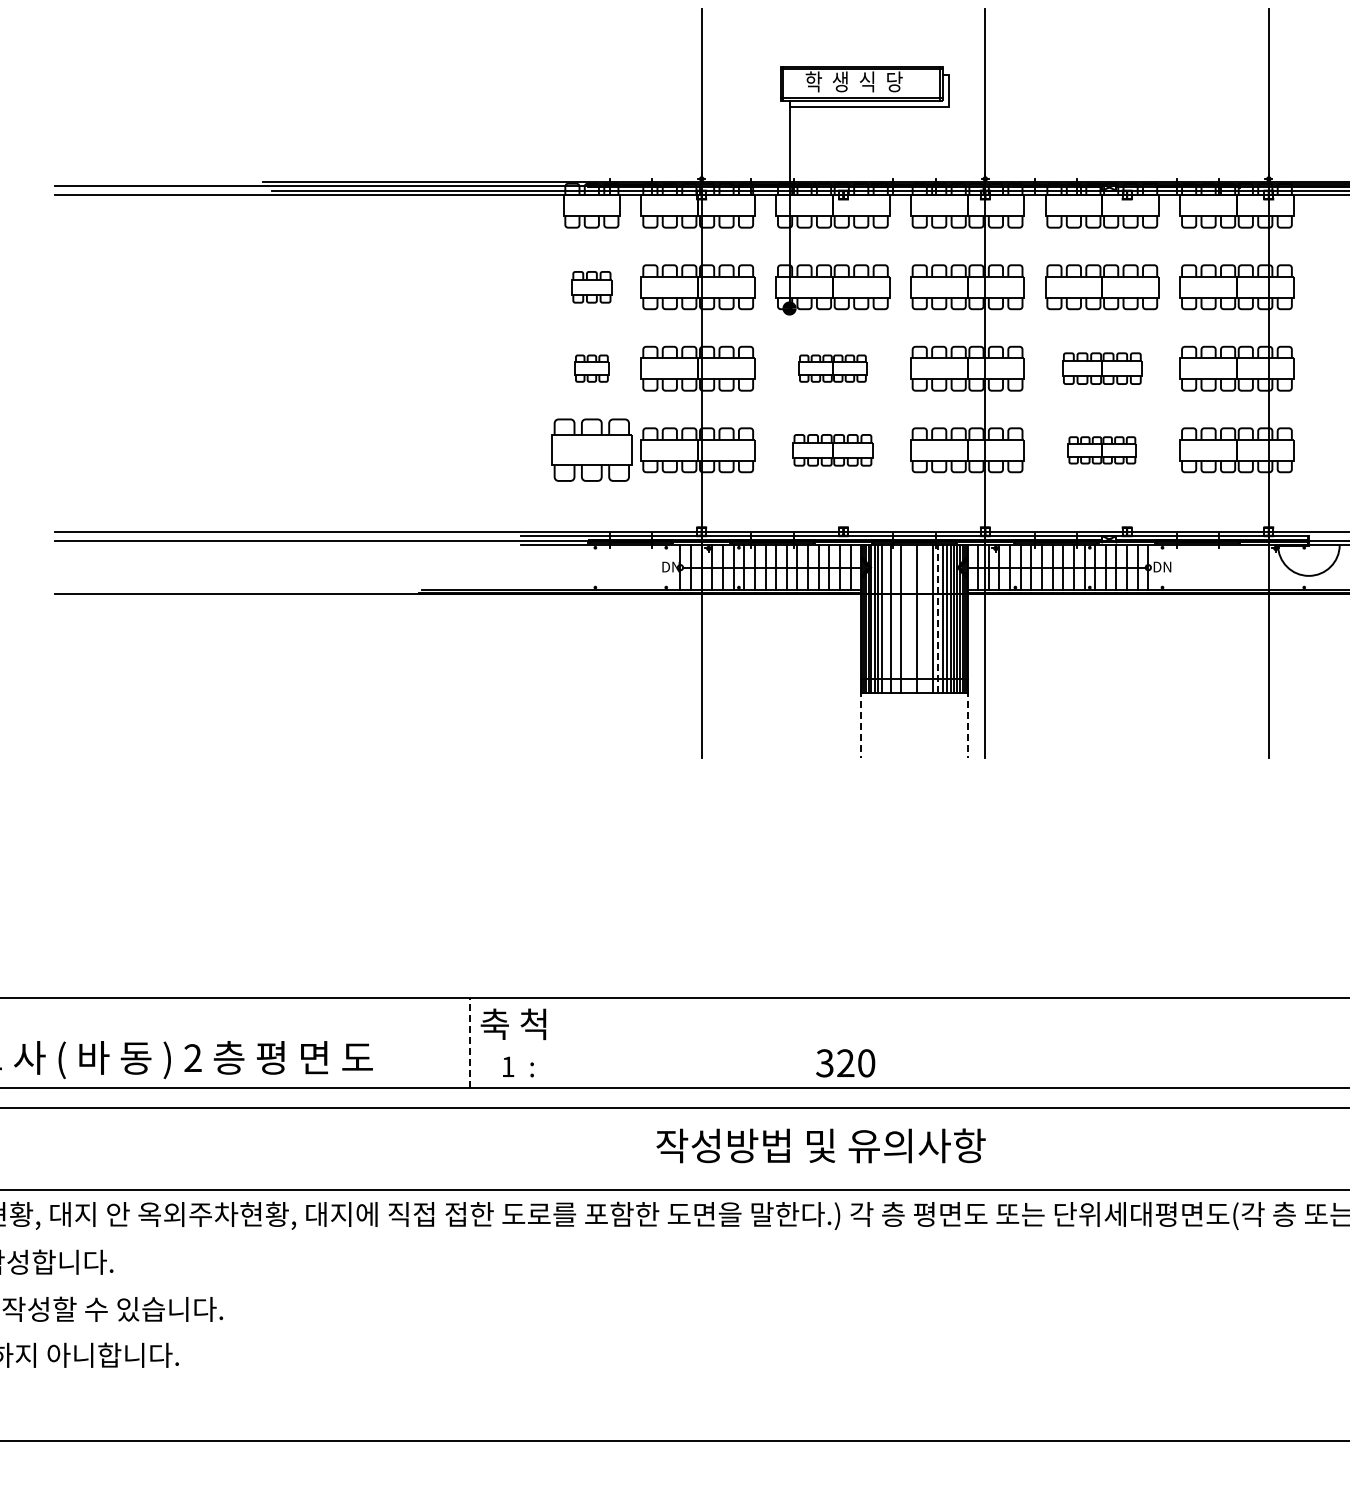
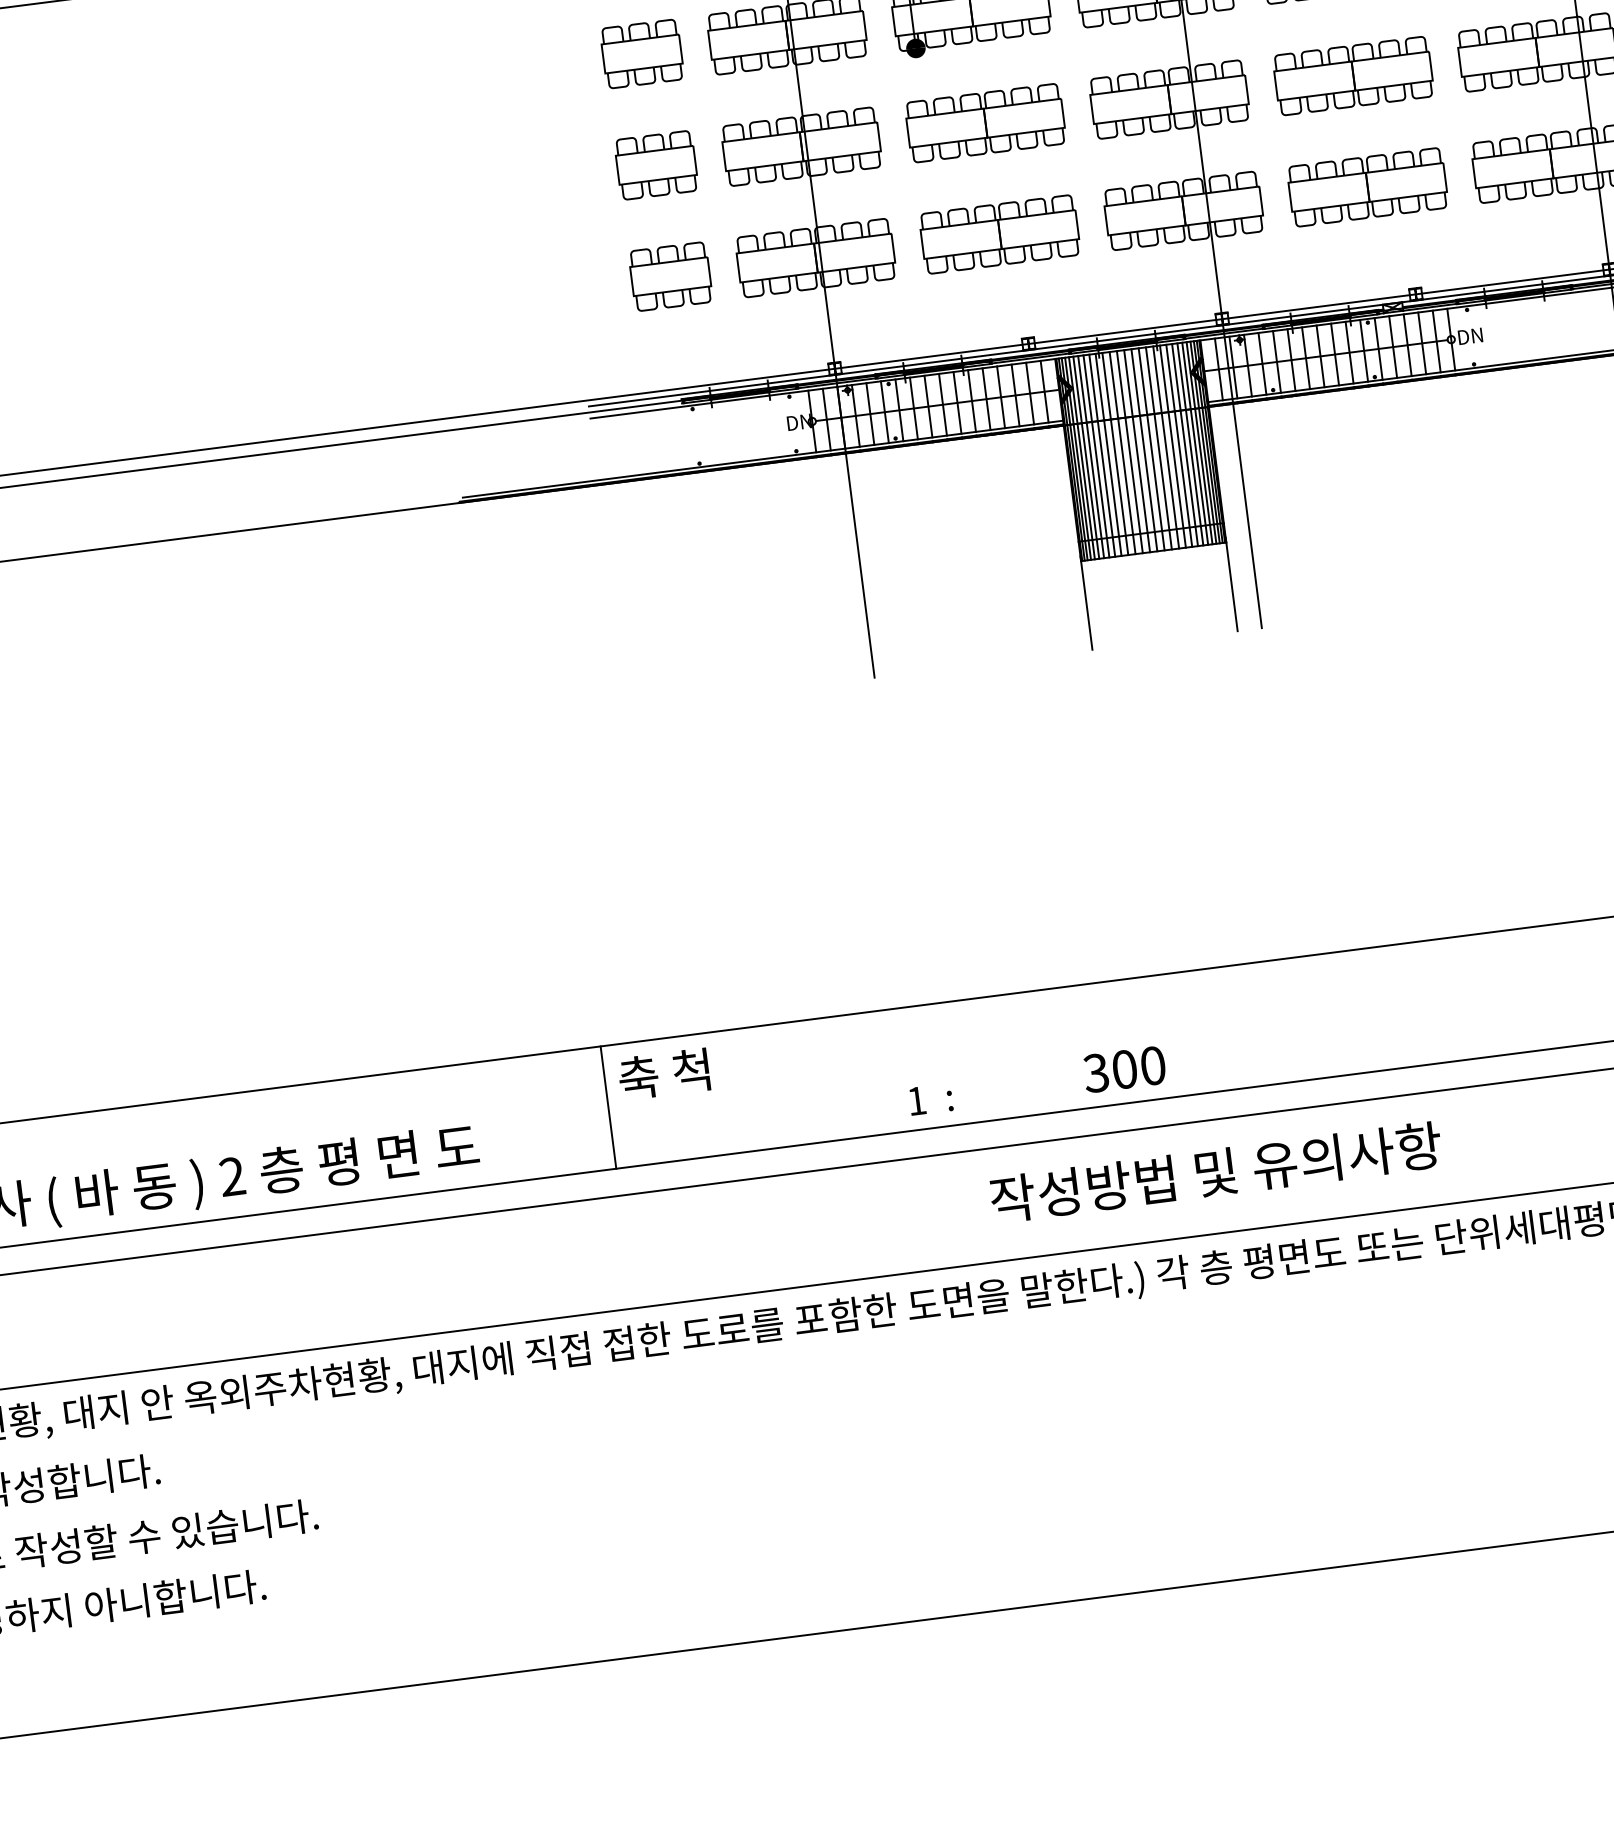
part: (591, 287) -> (641, 54), size x1.43
part: (591, 368) -> (655, 165), size x1.67
part: (832, 368) -> (985, 122), size x1.67
part: (1102, 368) -> (1353, 75), size x1.43
part: (591, 450) -> (670, 277), size x0.71
part: (832, 450) -> (999, 234), size x1.43
part: (1102, 450) -> (1368, 187), size x1.67
line: (886, 619) -> (1102, 456), added
line: (895, 619) -> (1115, 454), added
line: (906, 619) -> (1130, 452), added
line: (911, 619) -> (1136, 451), added
line: (922, 619) -> (1151, 449), added
line: (927, 619) -> (1158, 449), added
line: (937, 619) -> (1172, 447), dashed -> solid
line: (861, 724) -> (1086, 604), dashed -> solid
line: (967, 724) -> (1231, 585), dashed -> solid
line: (470, 1043) -> (608, 1108), dashed -> solid
text: (845, 1063) -> (1124, 1069), 320 -> 300
text: (518, 1066) -> (930, 1098), moved
text: (820, 1145) -> (1215, 1172), moved

